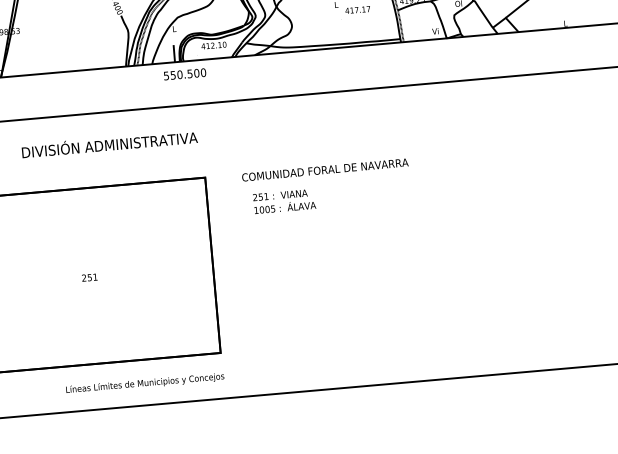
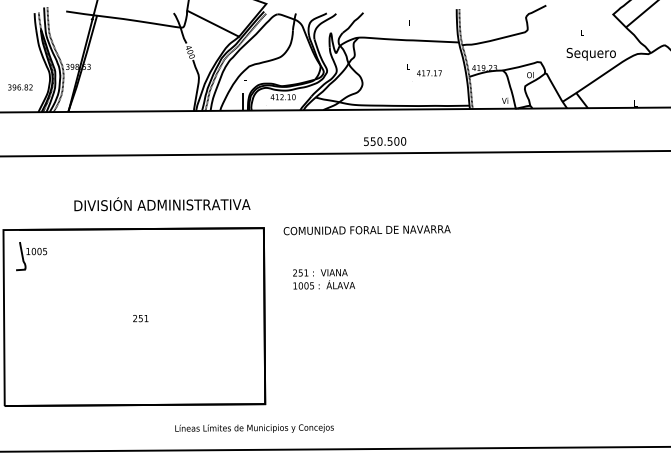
text: (185, 74) -> (385, 141), moved
text: (109, 144) -> (162, 204), moved
text: (324, 170) -> (366, 230), moved
text: (284, 201) -> (323, 279), moved
text: (145, 383) -> (254, 428), moved

